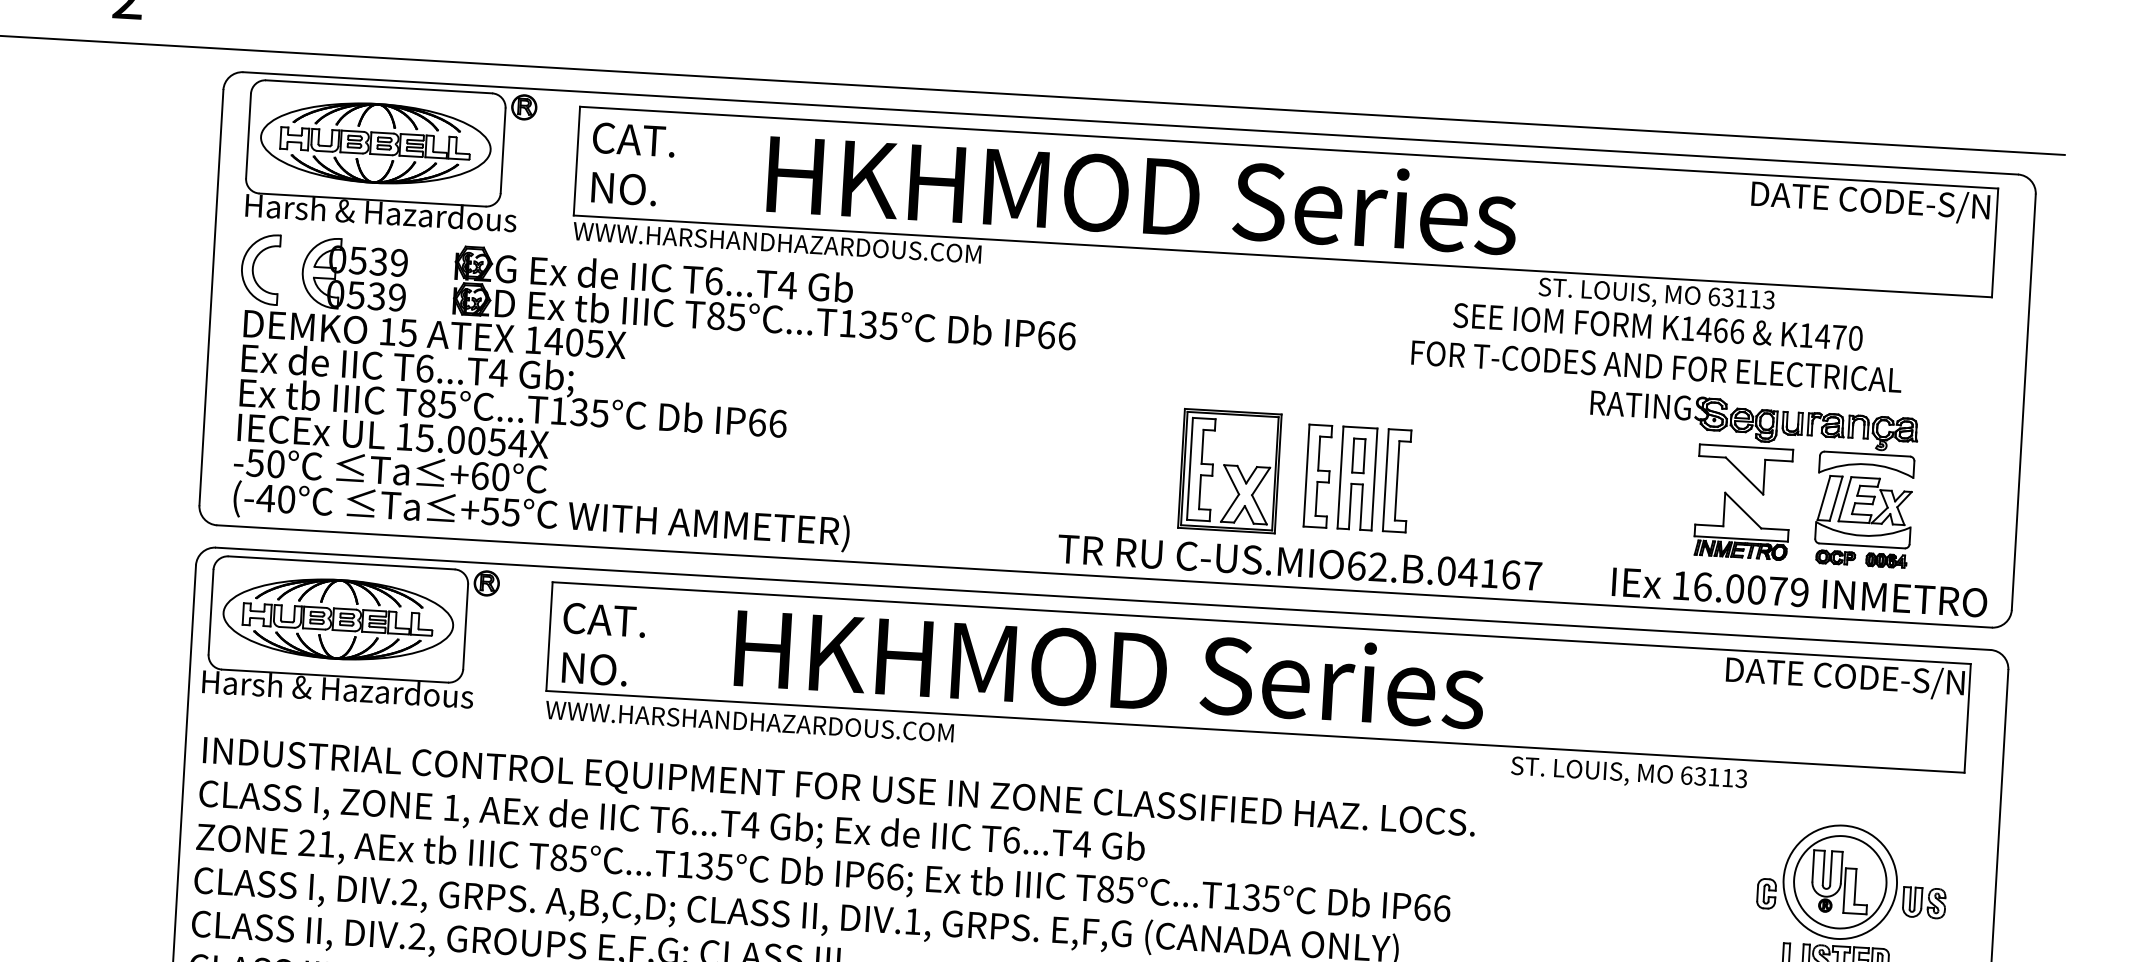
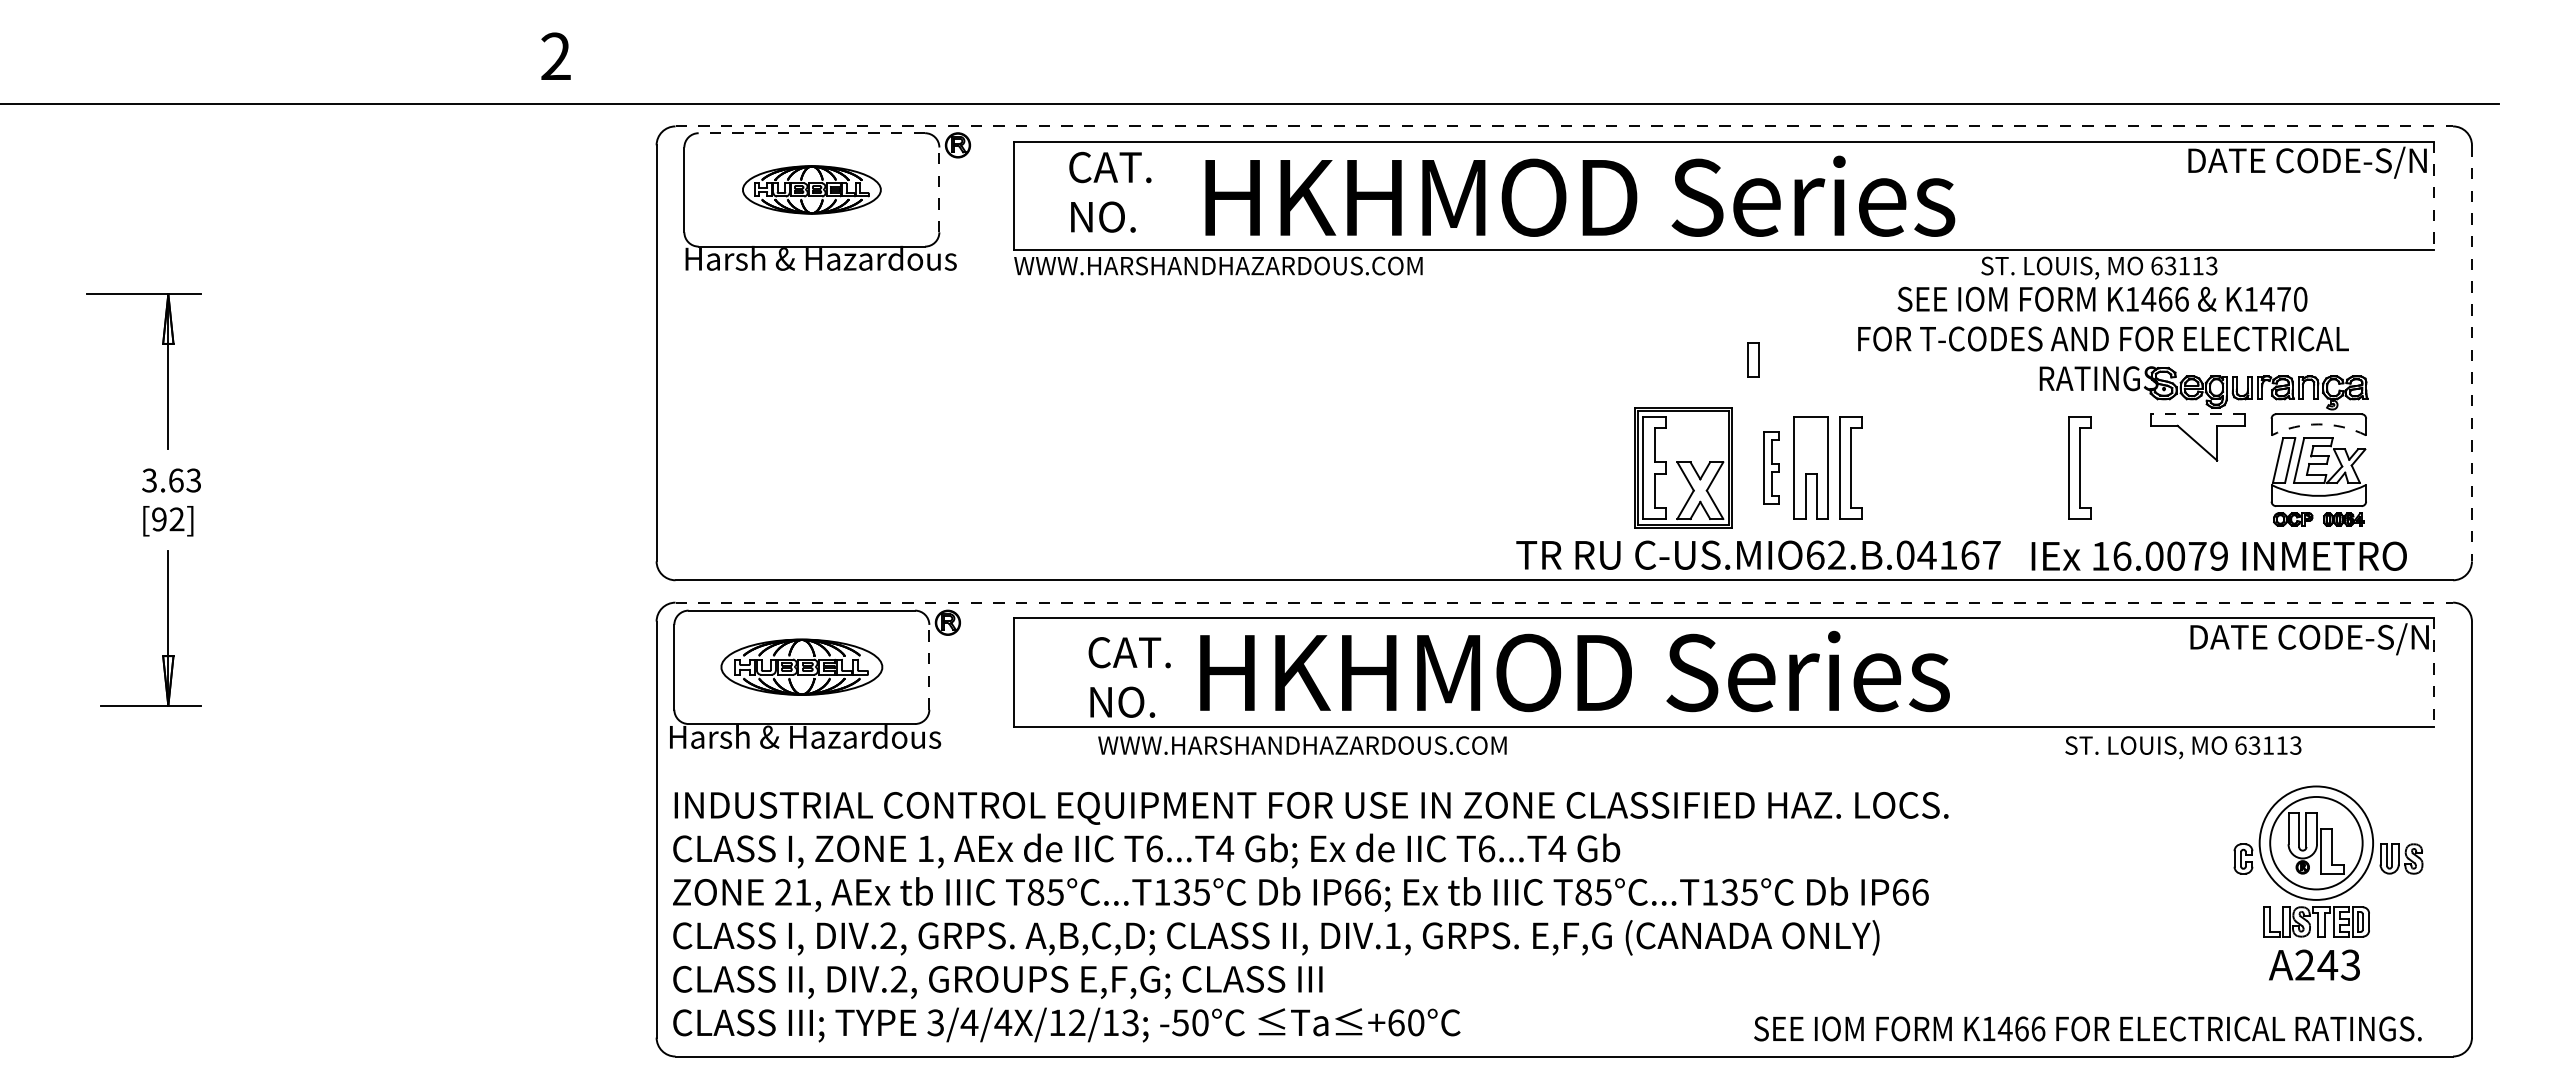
line: (378, 87) -> (811, 133), solid -> dashed
line: (1130, 123) -> (1564, 126), solid -> dashed
part: (375, 143) -> (811, 189), size x0.6
line: (503, 150) -> (939, 189), solid -> dashed
text: (632, 163) -> (1110, 191), moved
line: (1995, 243) -> (2434, 196), solid -> dashed
line: (2023, 402) -> (2471, 353), solid -> dashed
part: (644, 403) -> (1095, 434), removed
line: (1746, 447) -> (2197, 414), solid -> dashed
part: (1359, 455) -> (1753, 359), moved
arc: (1866, 464) -> (2318, 424), solid -> dashed
part: (1317, 475) -> (1771, 467), size x0.7
part: (1625, 493) -> (2079, 467), added
part: (1741, 525) -> (2197, 492), removed
text: (1799, 591) -> (2218, 555), moved
line: (1103, 598) -> (1564, 602), solid -> dashed
part: (338, 618) -> (801, 666), size x0.7
line: (465, 626) -> (929, 666), solid -> dashed
text: (602, 644) -> (1129, 677), moved
line: (1968, 718) -> (2434, 672), solid -> dashed
text: (1146, 746) -> (1699, 747), moved

